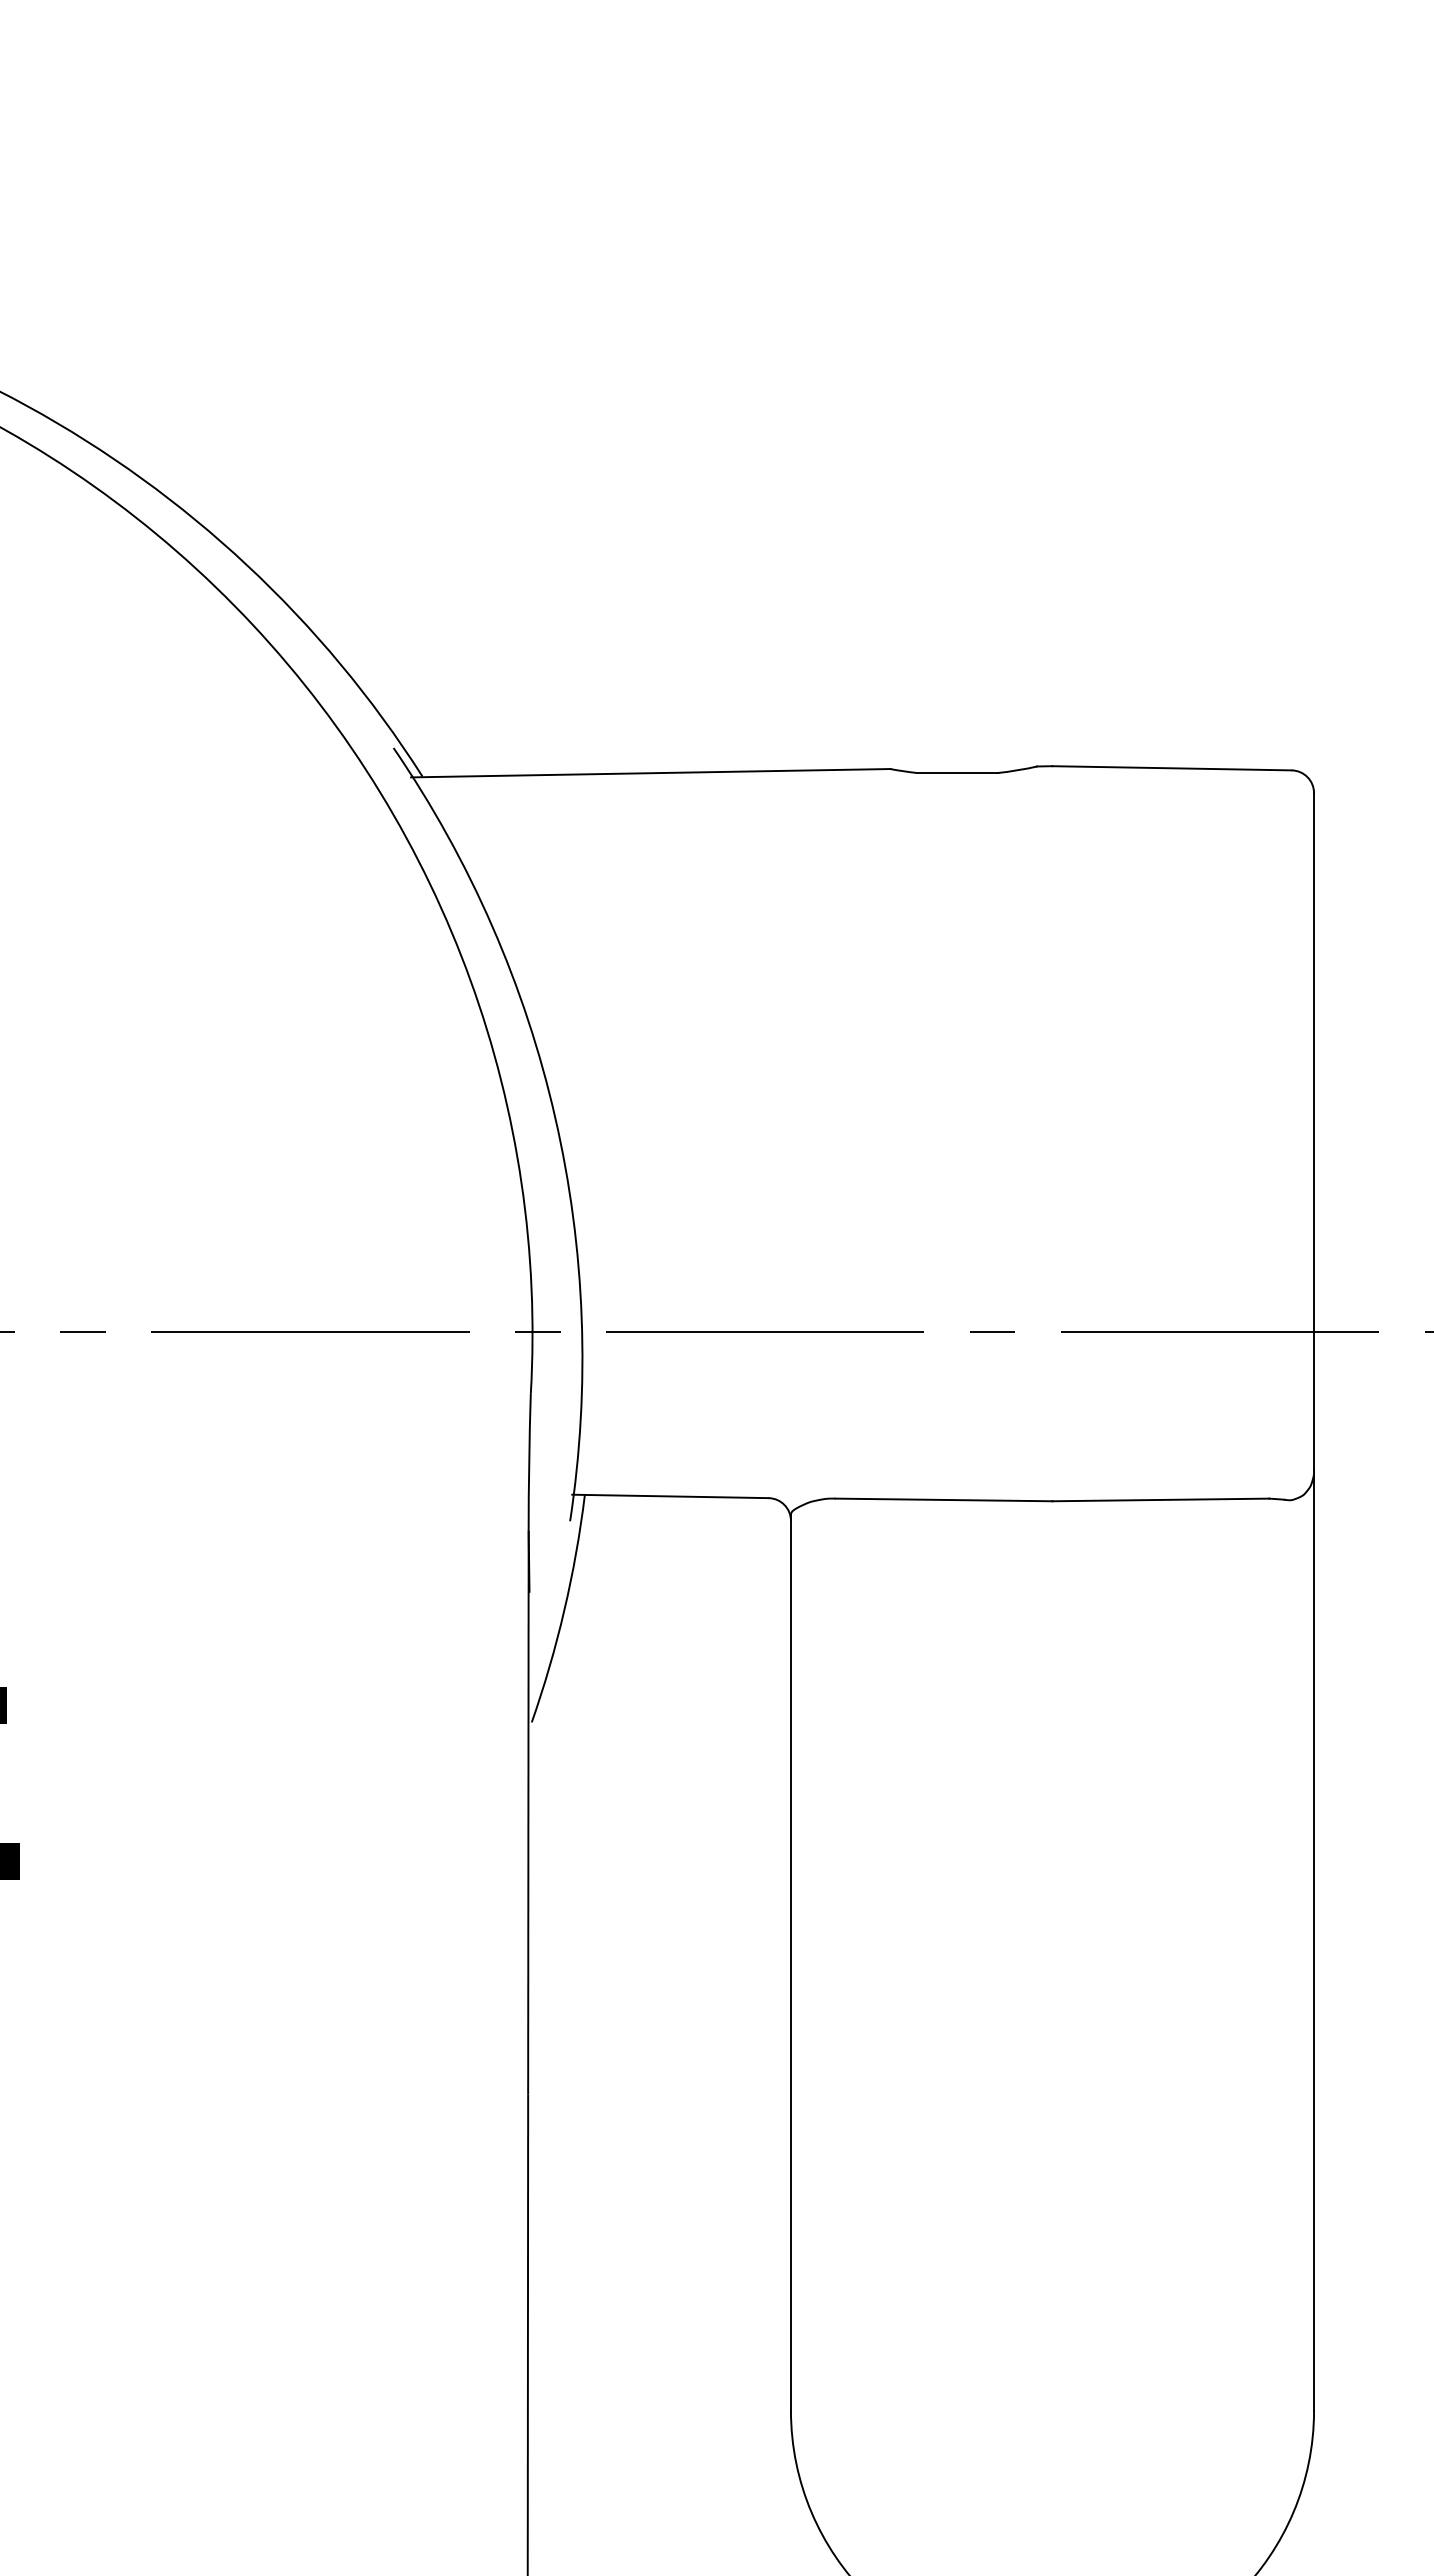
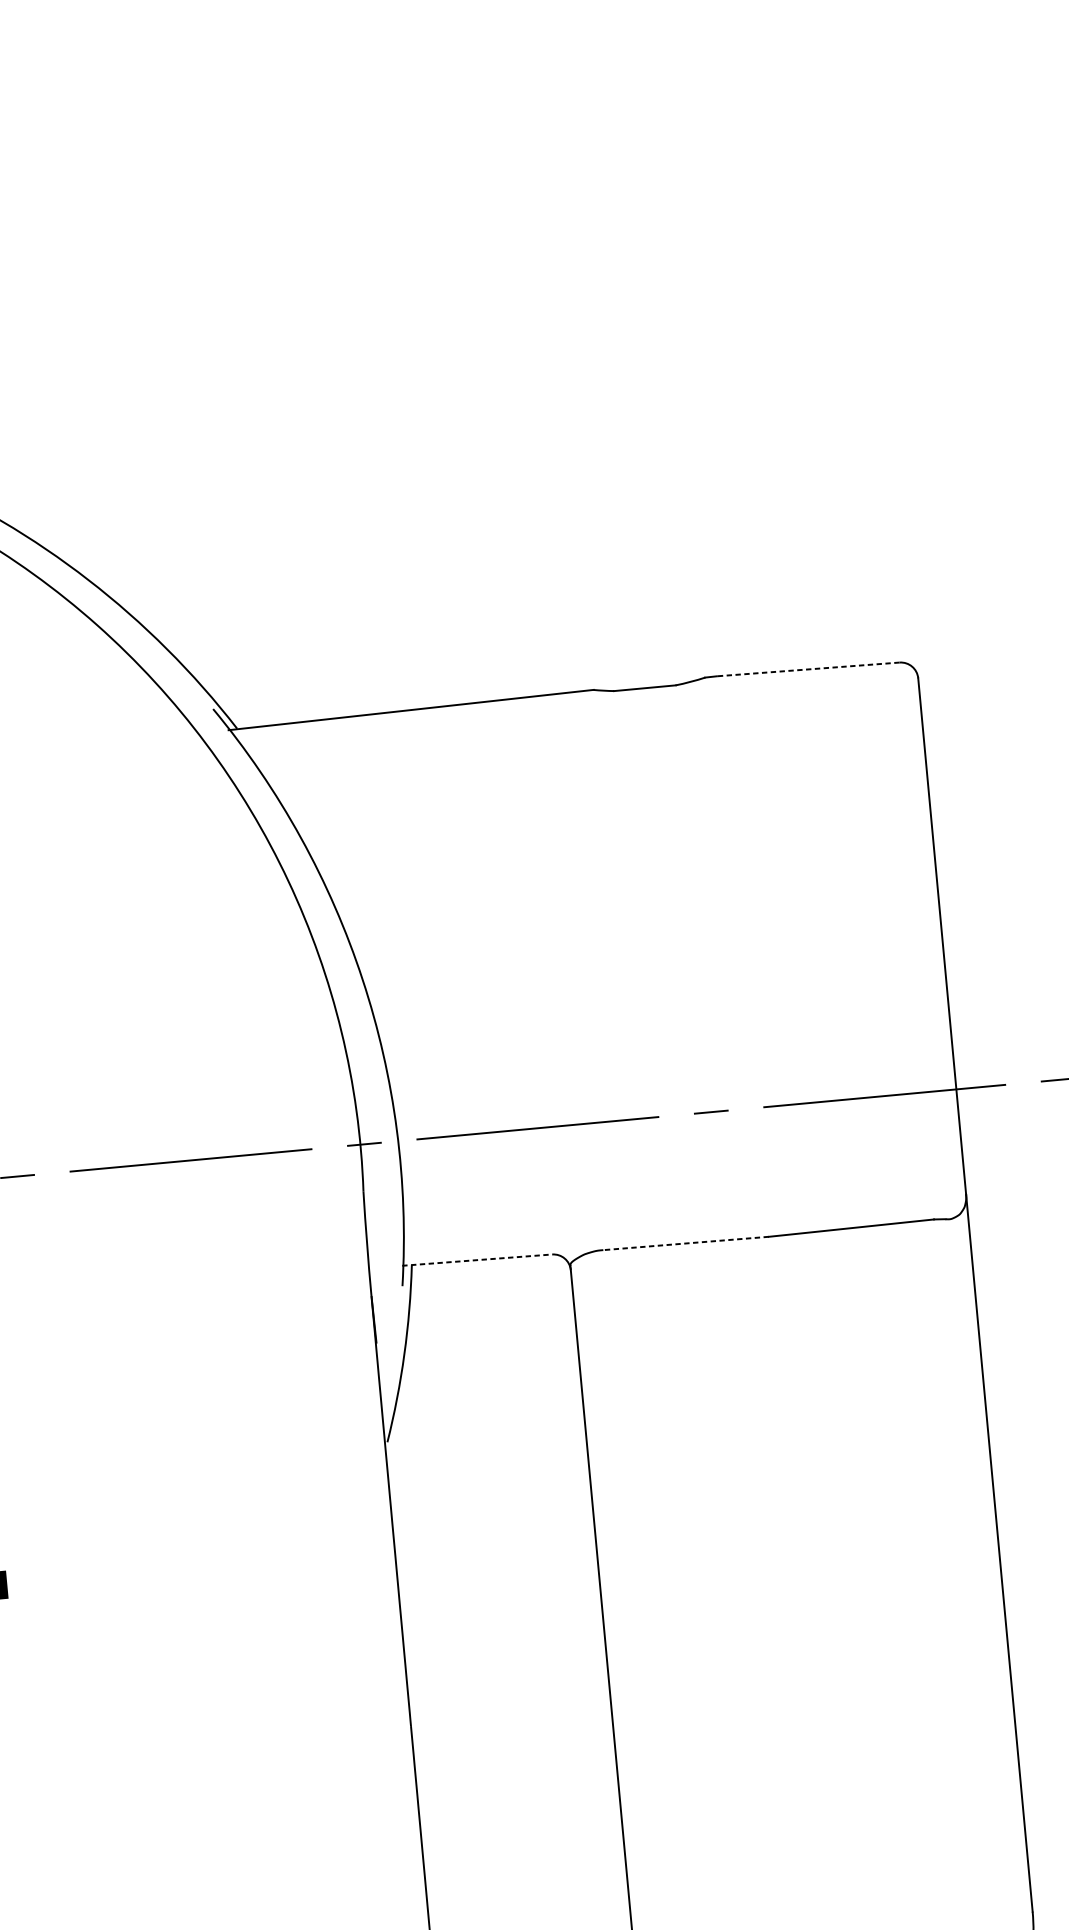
line: (1172, 768) -> (808, 669), solid -> dashed
line: (670, 1496) -> (477, 1260), solid -> dashed
line: (943, 1499) -> (685, 1243), solid -> dashed

